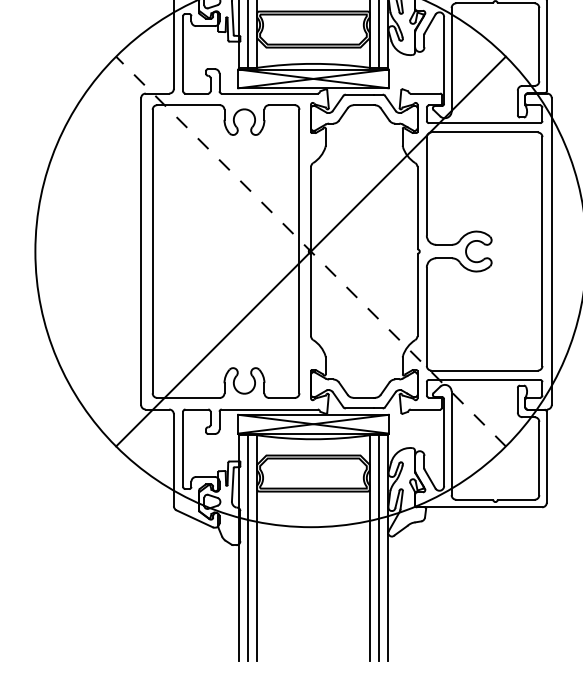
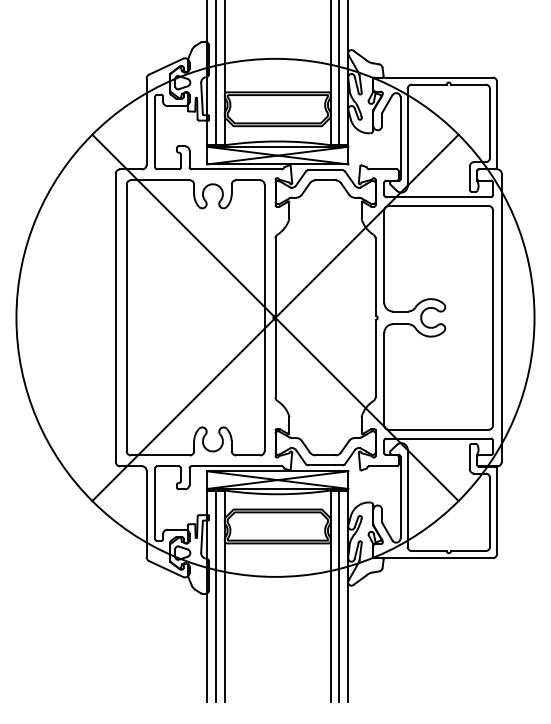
line: (311, 251) -> (275, 317), dashed -> solid

